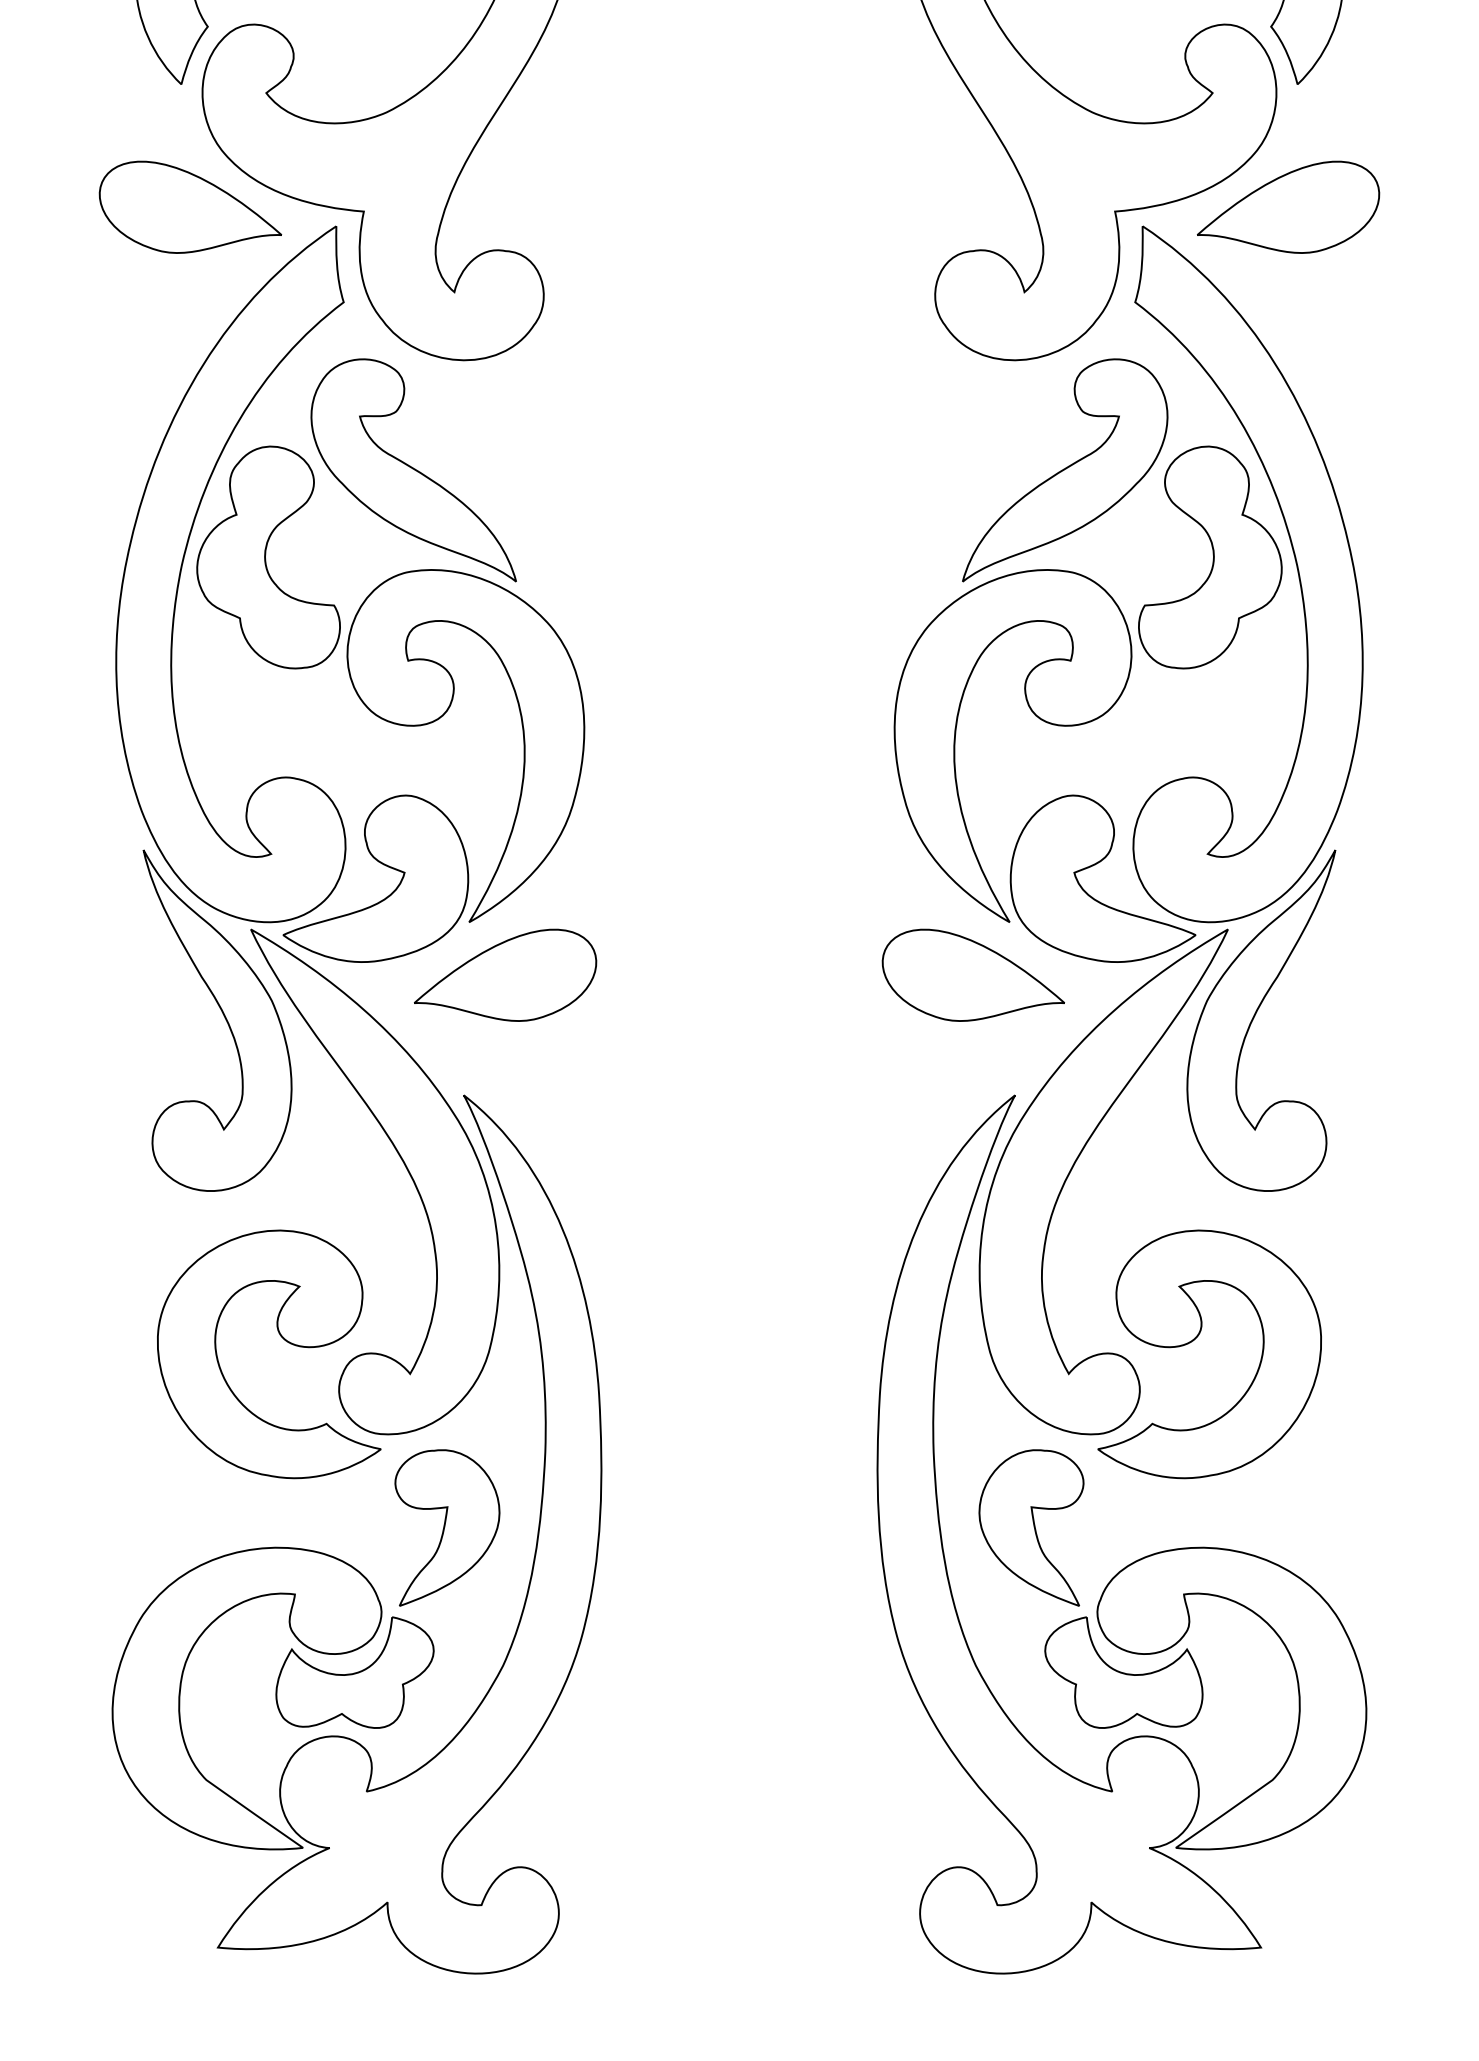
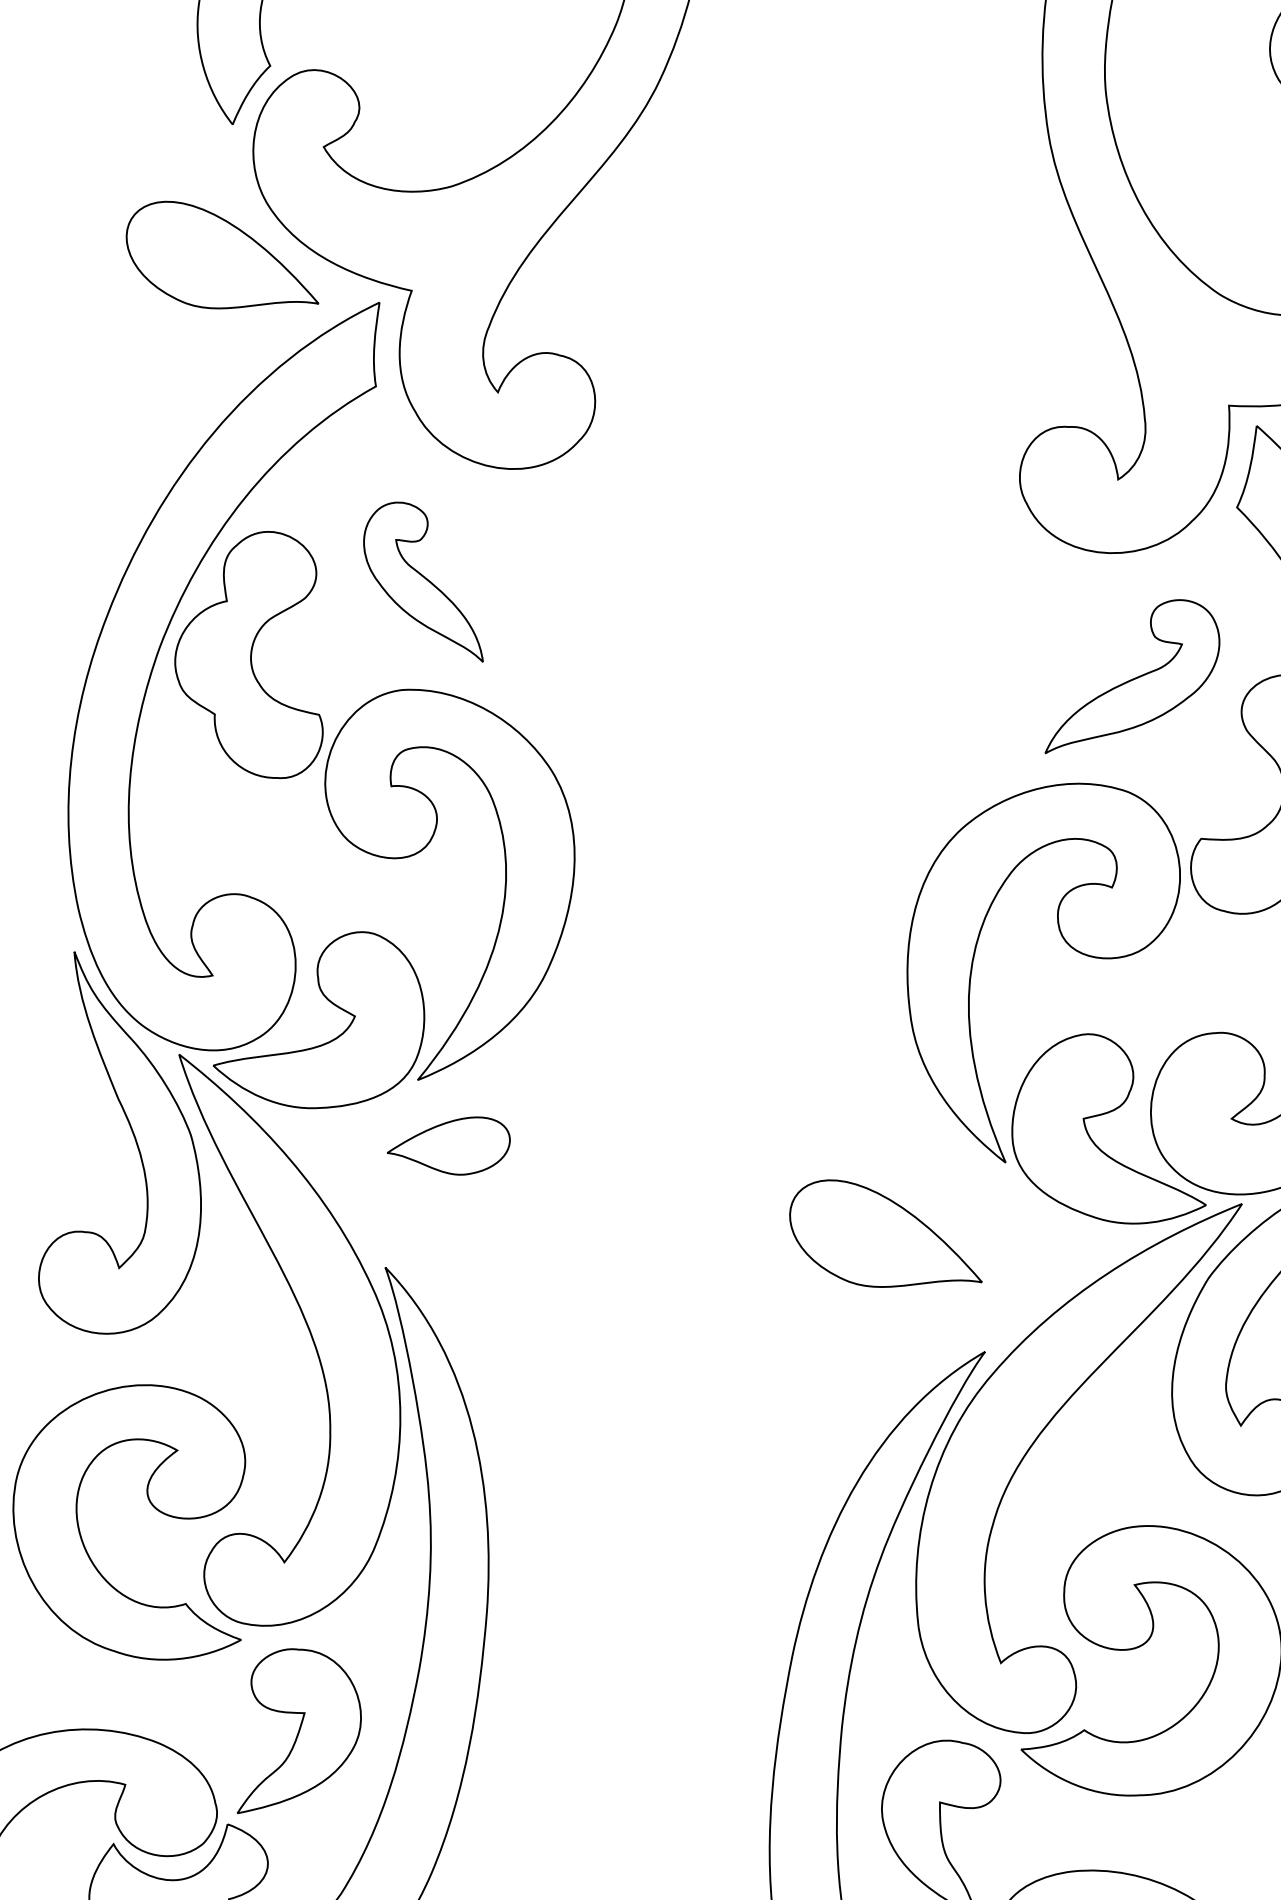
part: (413, 470) -> (426, 580), size x0.6
part: (1065, 470) -> (1135, 679), size x0.7
part: (505, 974) -> (449, 1142), size x0.6
part: (972, 974) -> (886, 1237), moved

